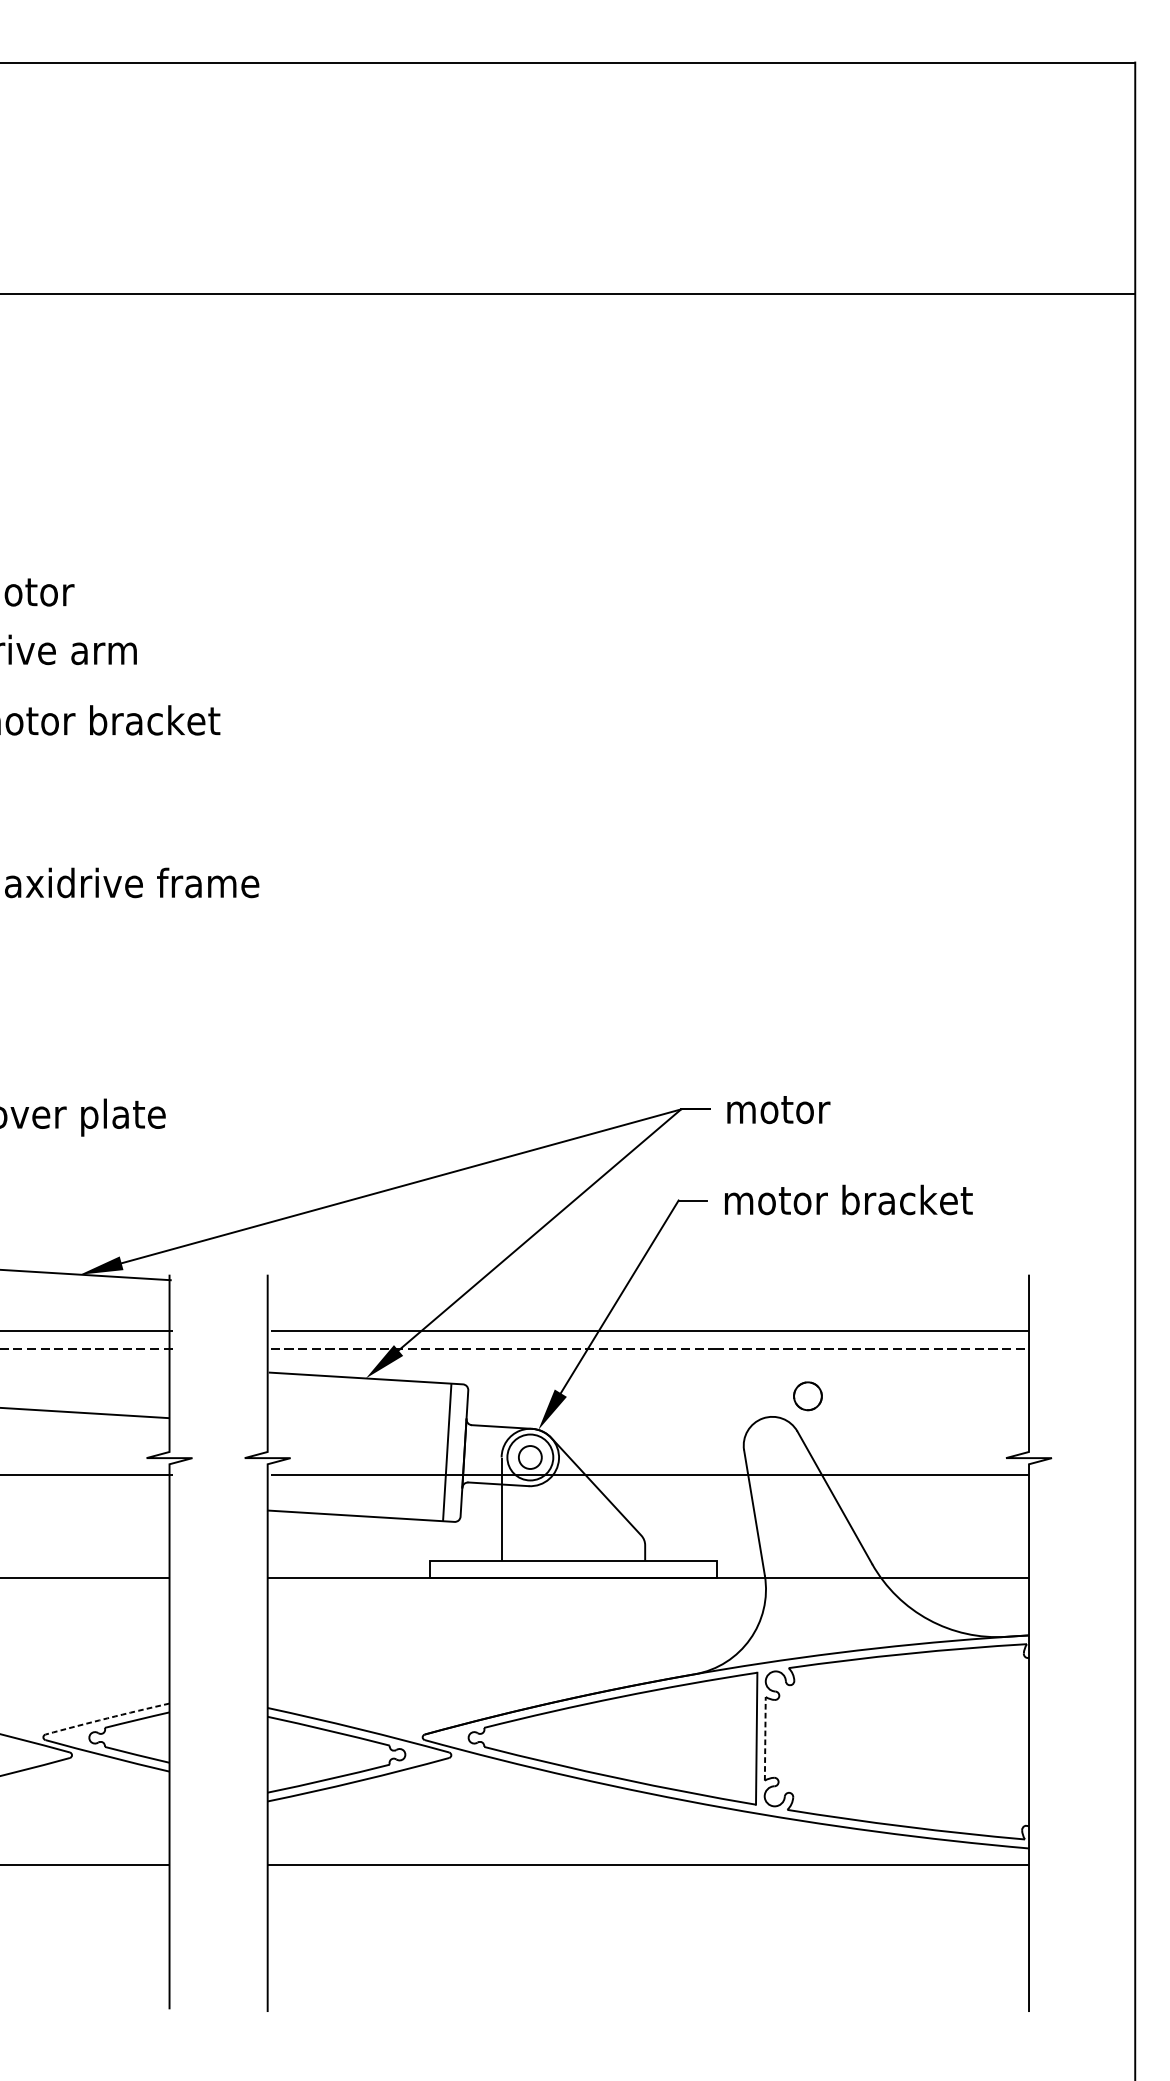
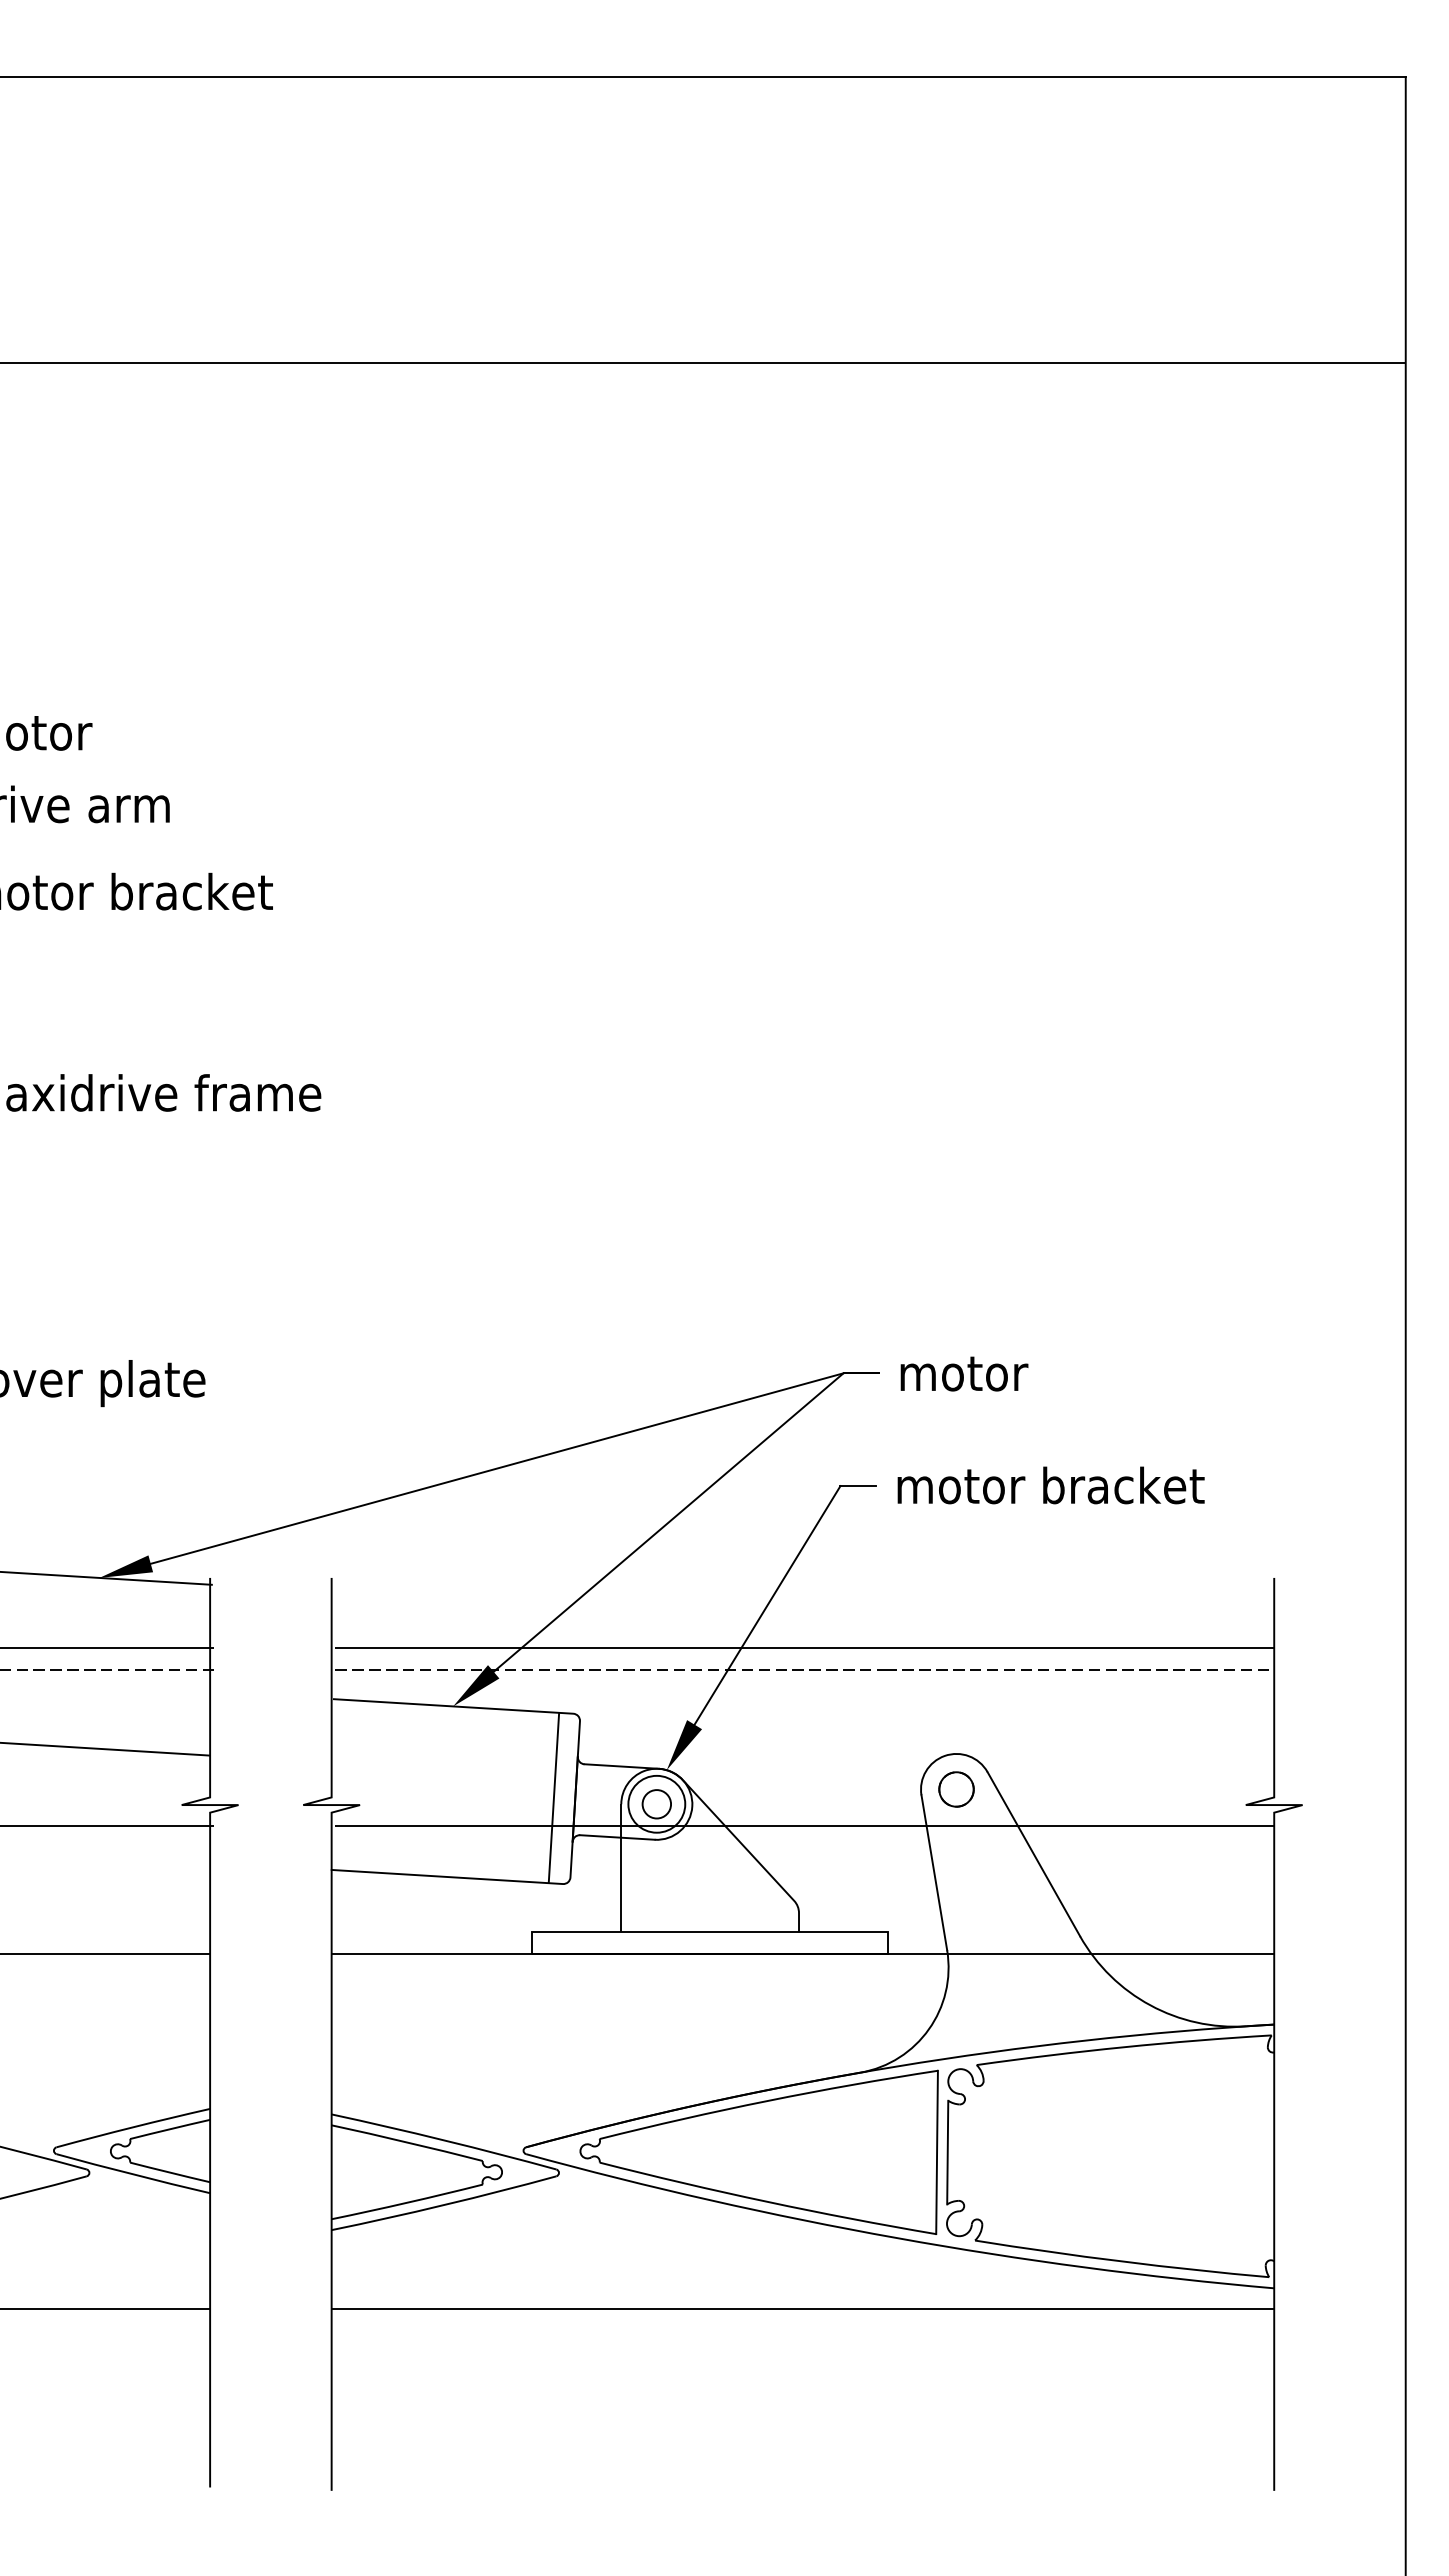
circle: (807, 1396) -> (956, 1789), moved
arc: (107, 1718) -> (133, 2127), dashed -> solid
line: (765, 1738) -> (947, 2152), dashed -> solid

